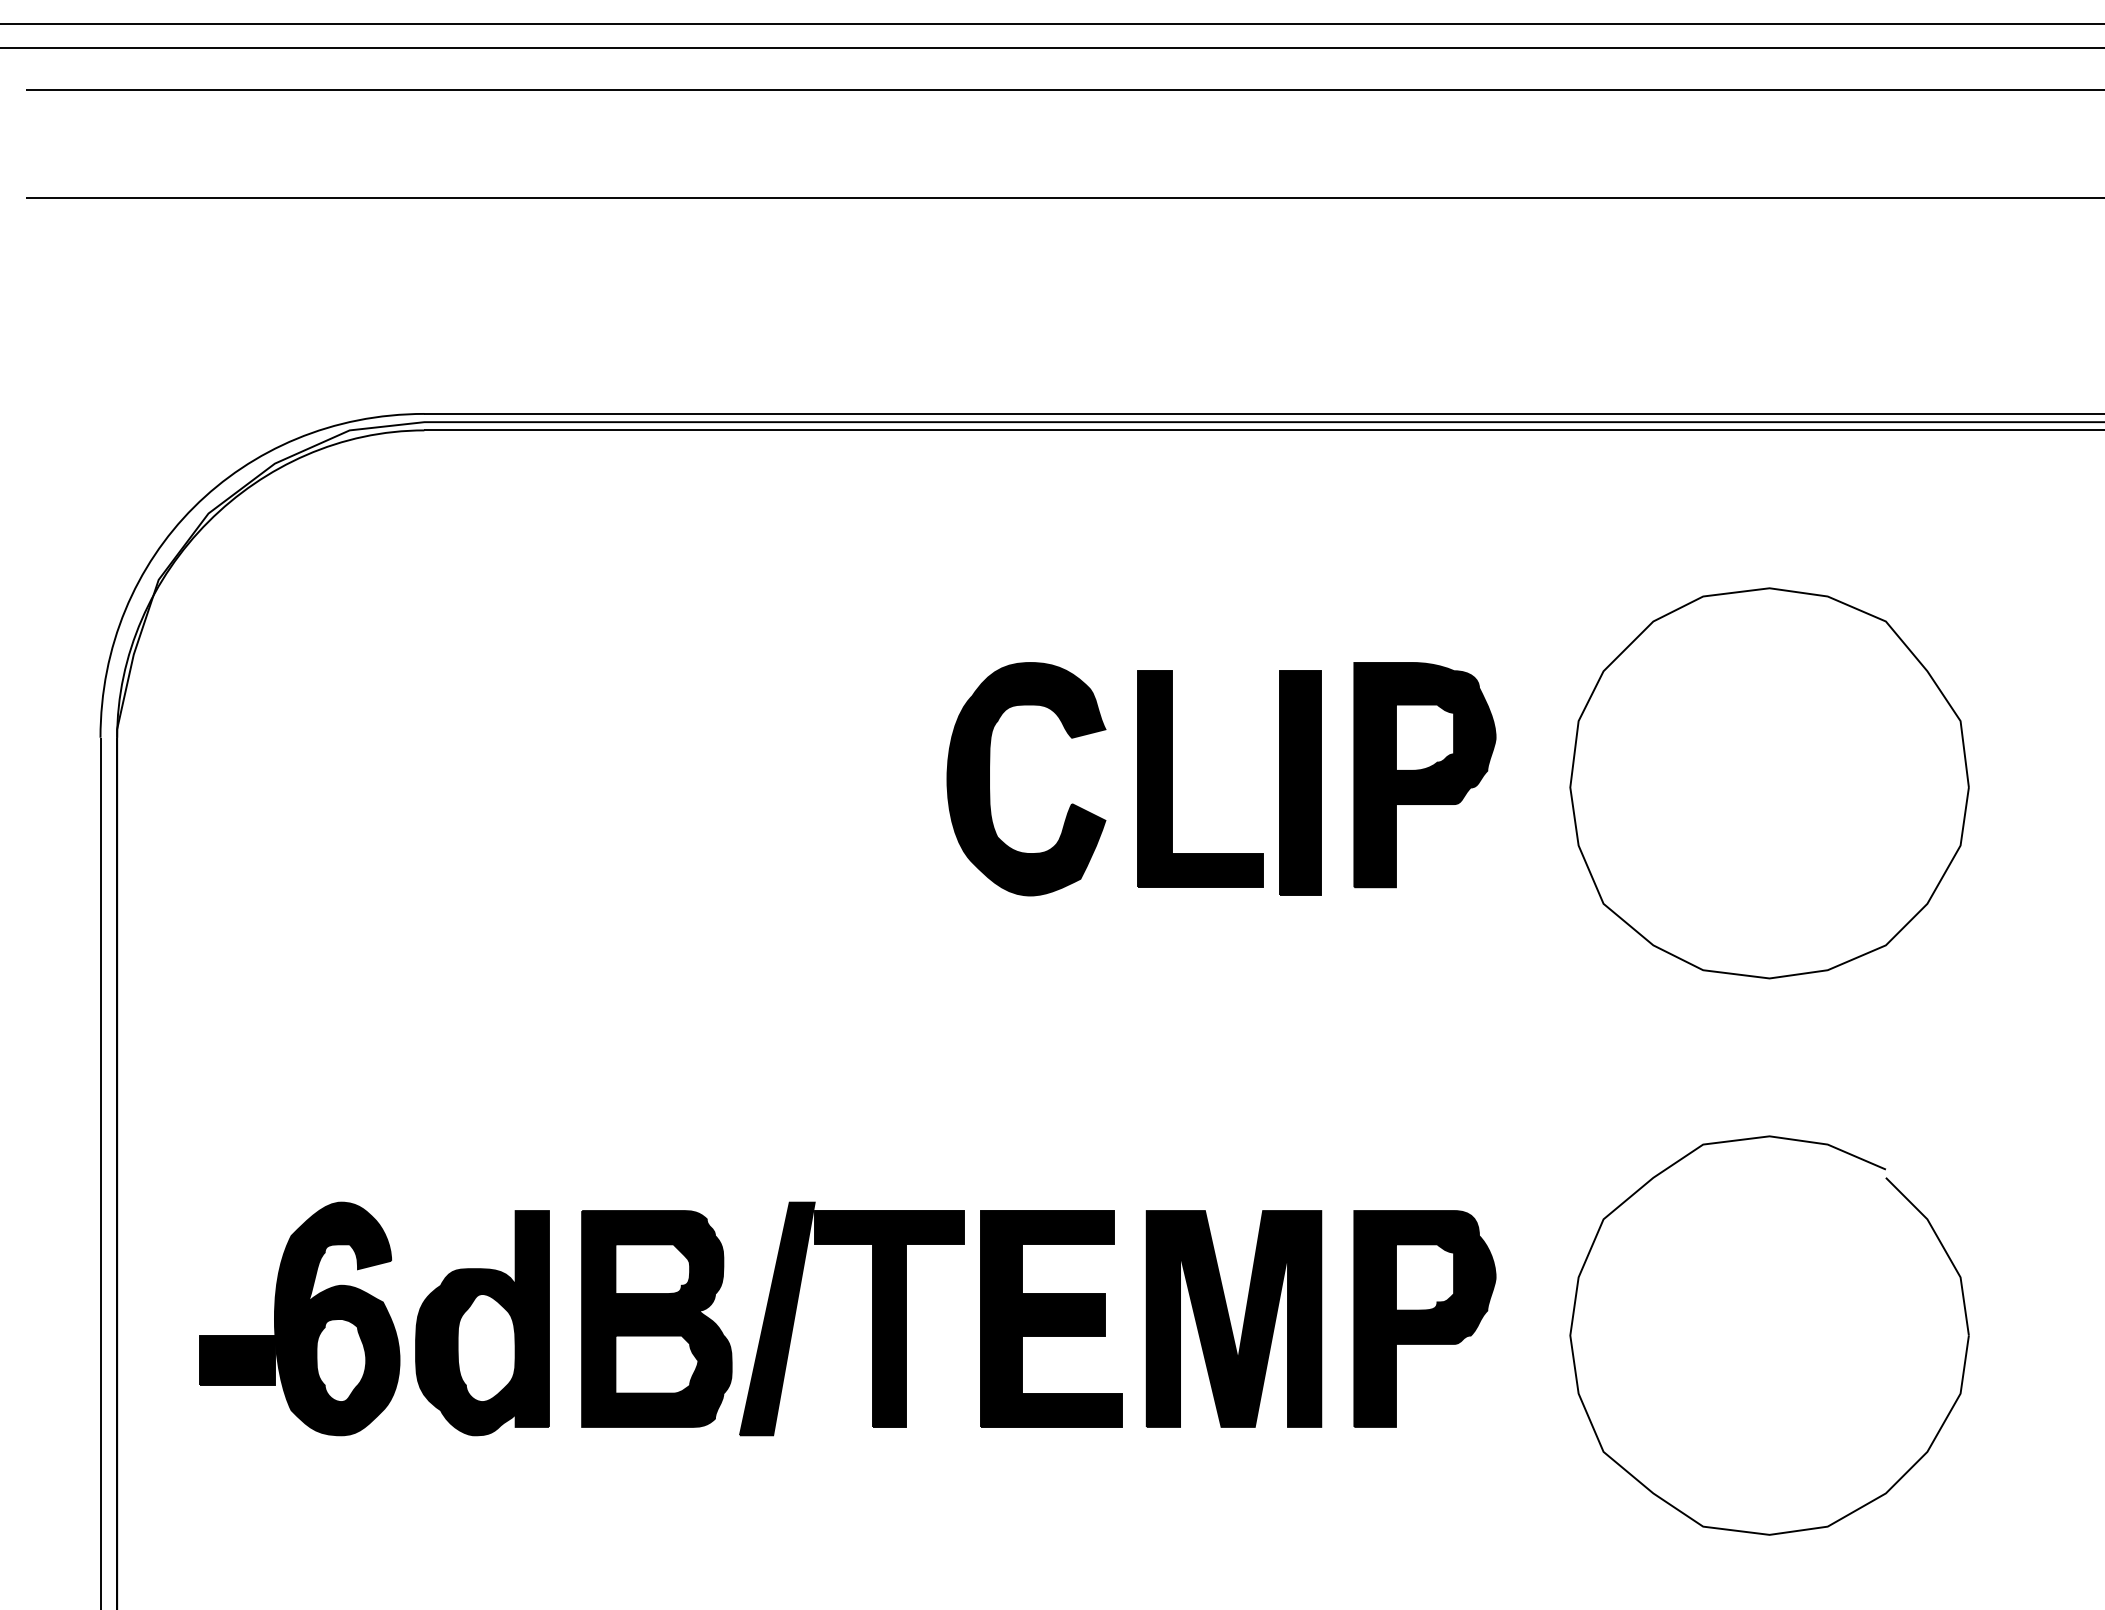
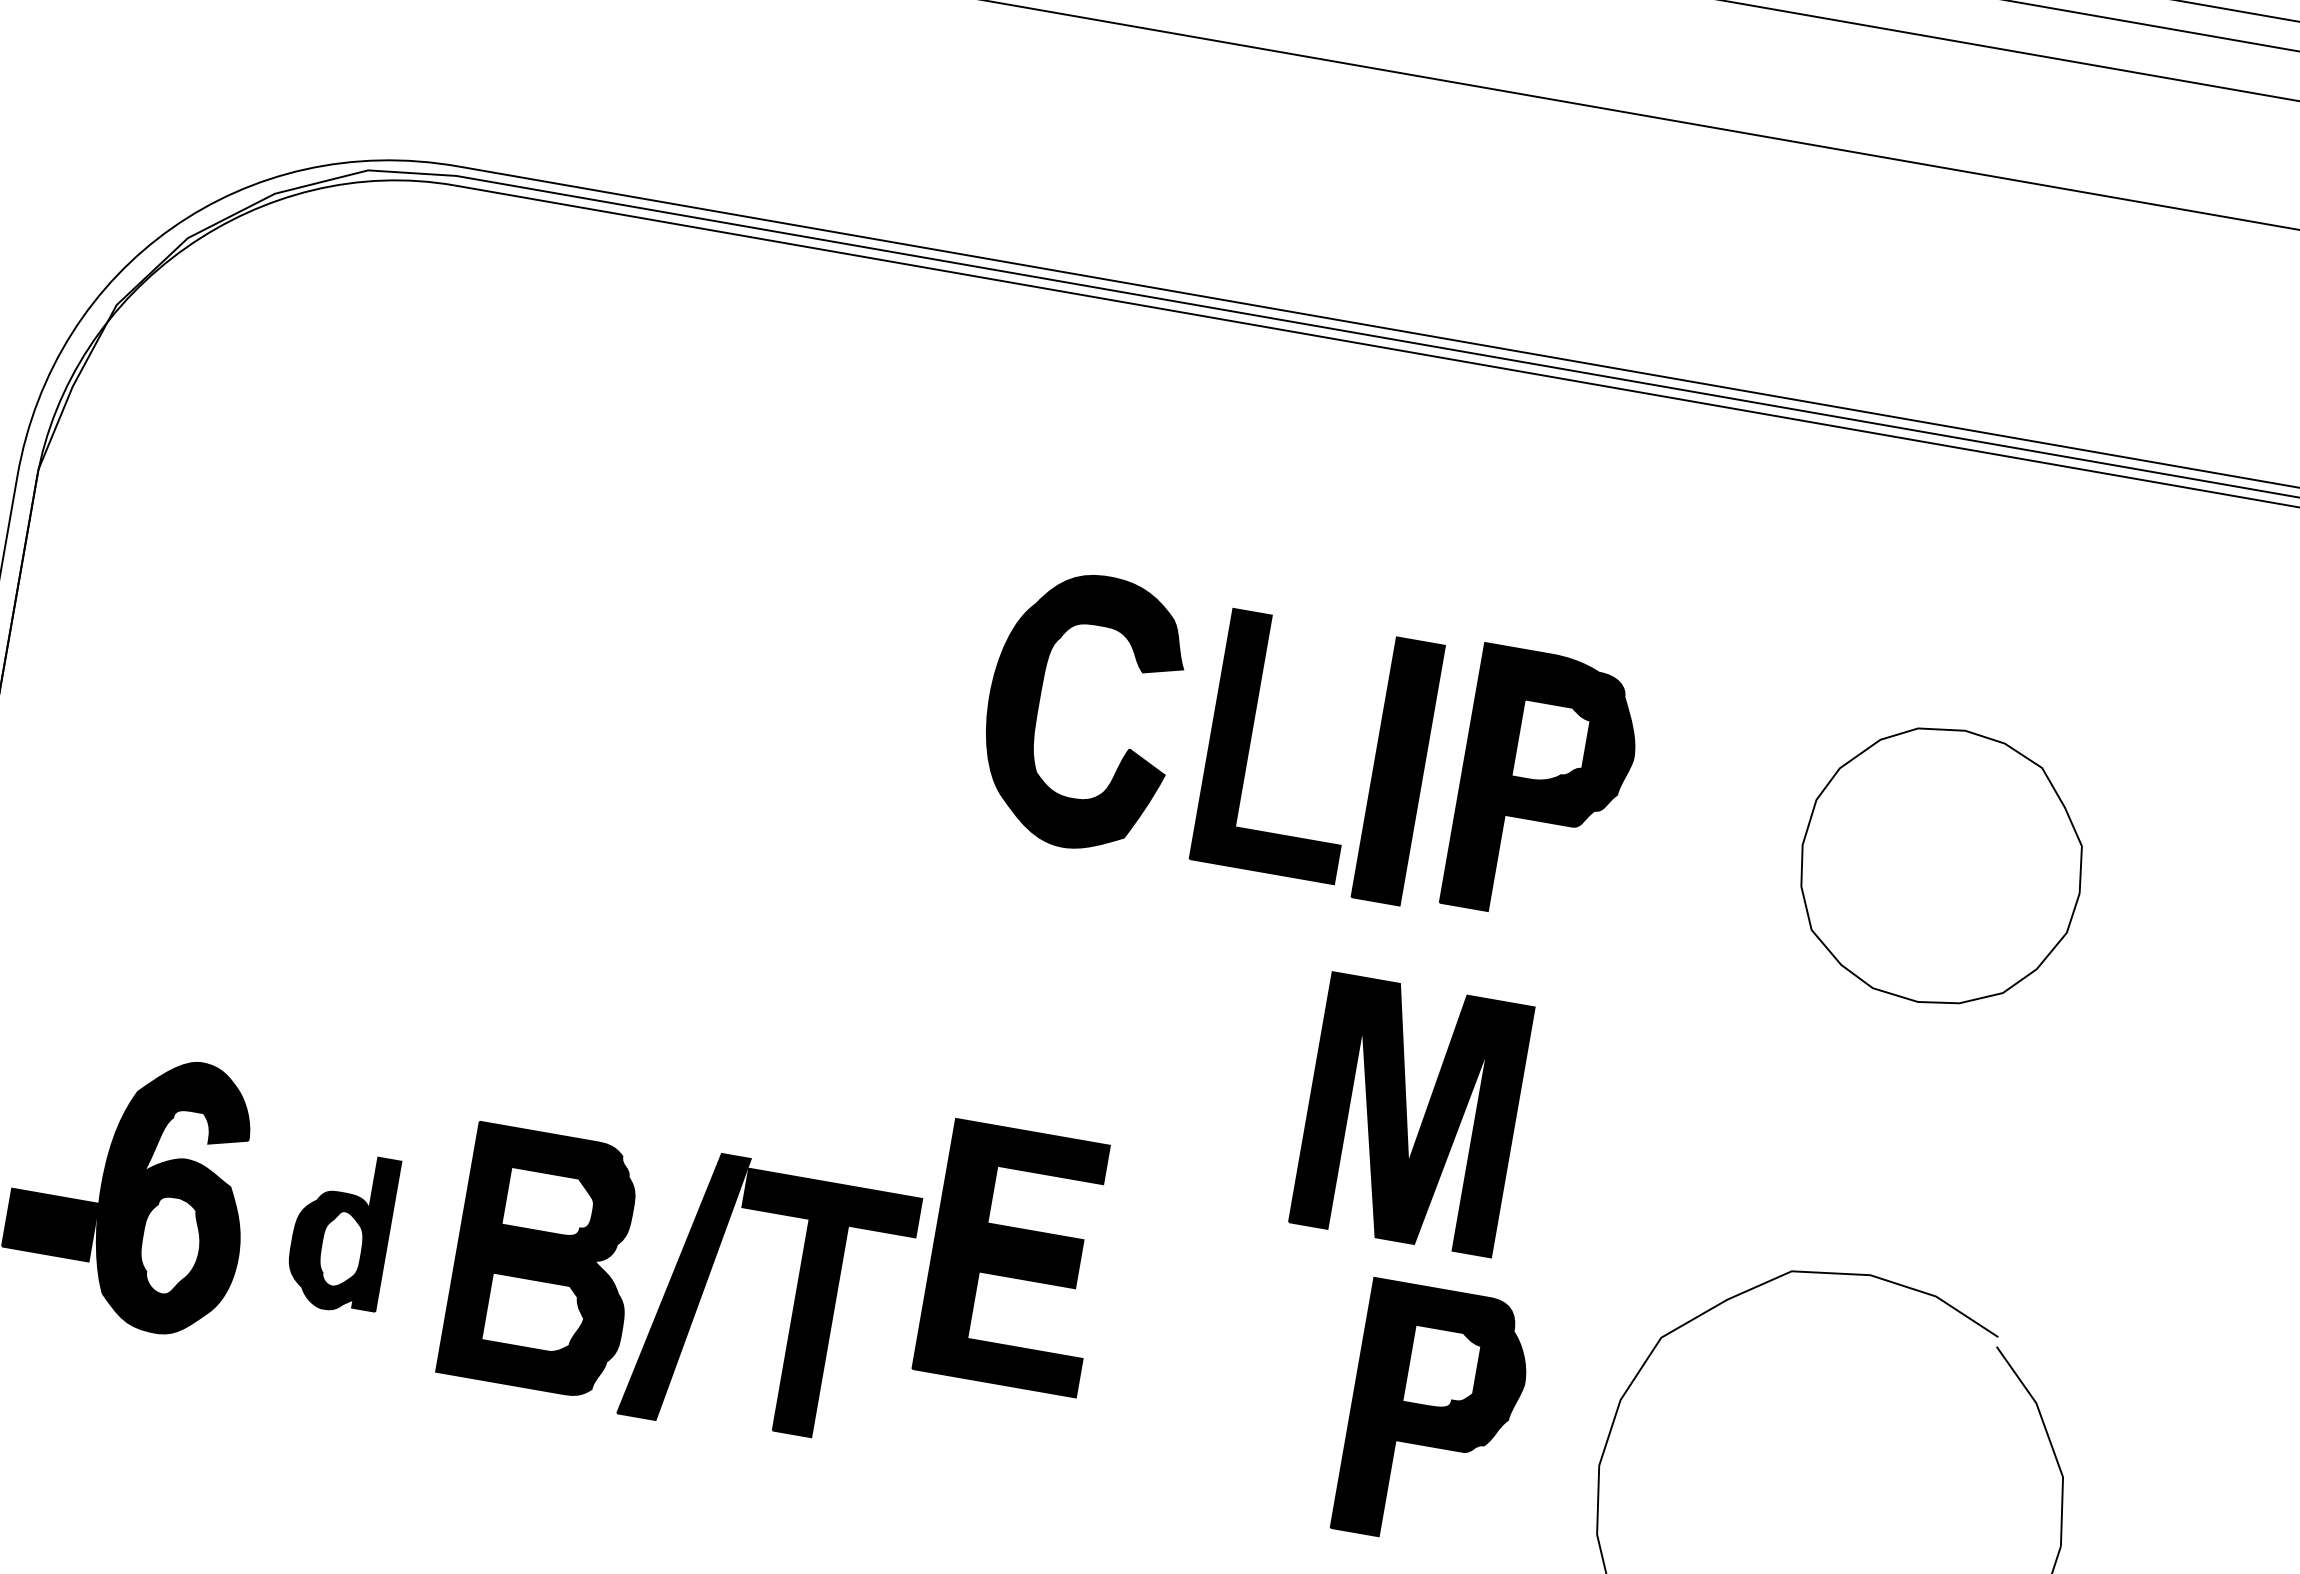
part: (1769, 783) -> (1941, 866), size x0.6
part: (1051, 1318) -> (1016, 1257), moved
part: (1233, 1318) -> (1411, 1114), moved
part: (482, 1323) -> (341, 1231), size x0.6

